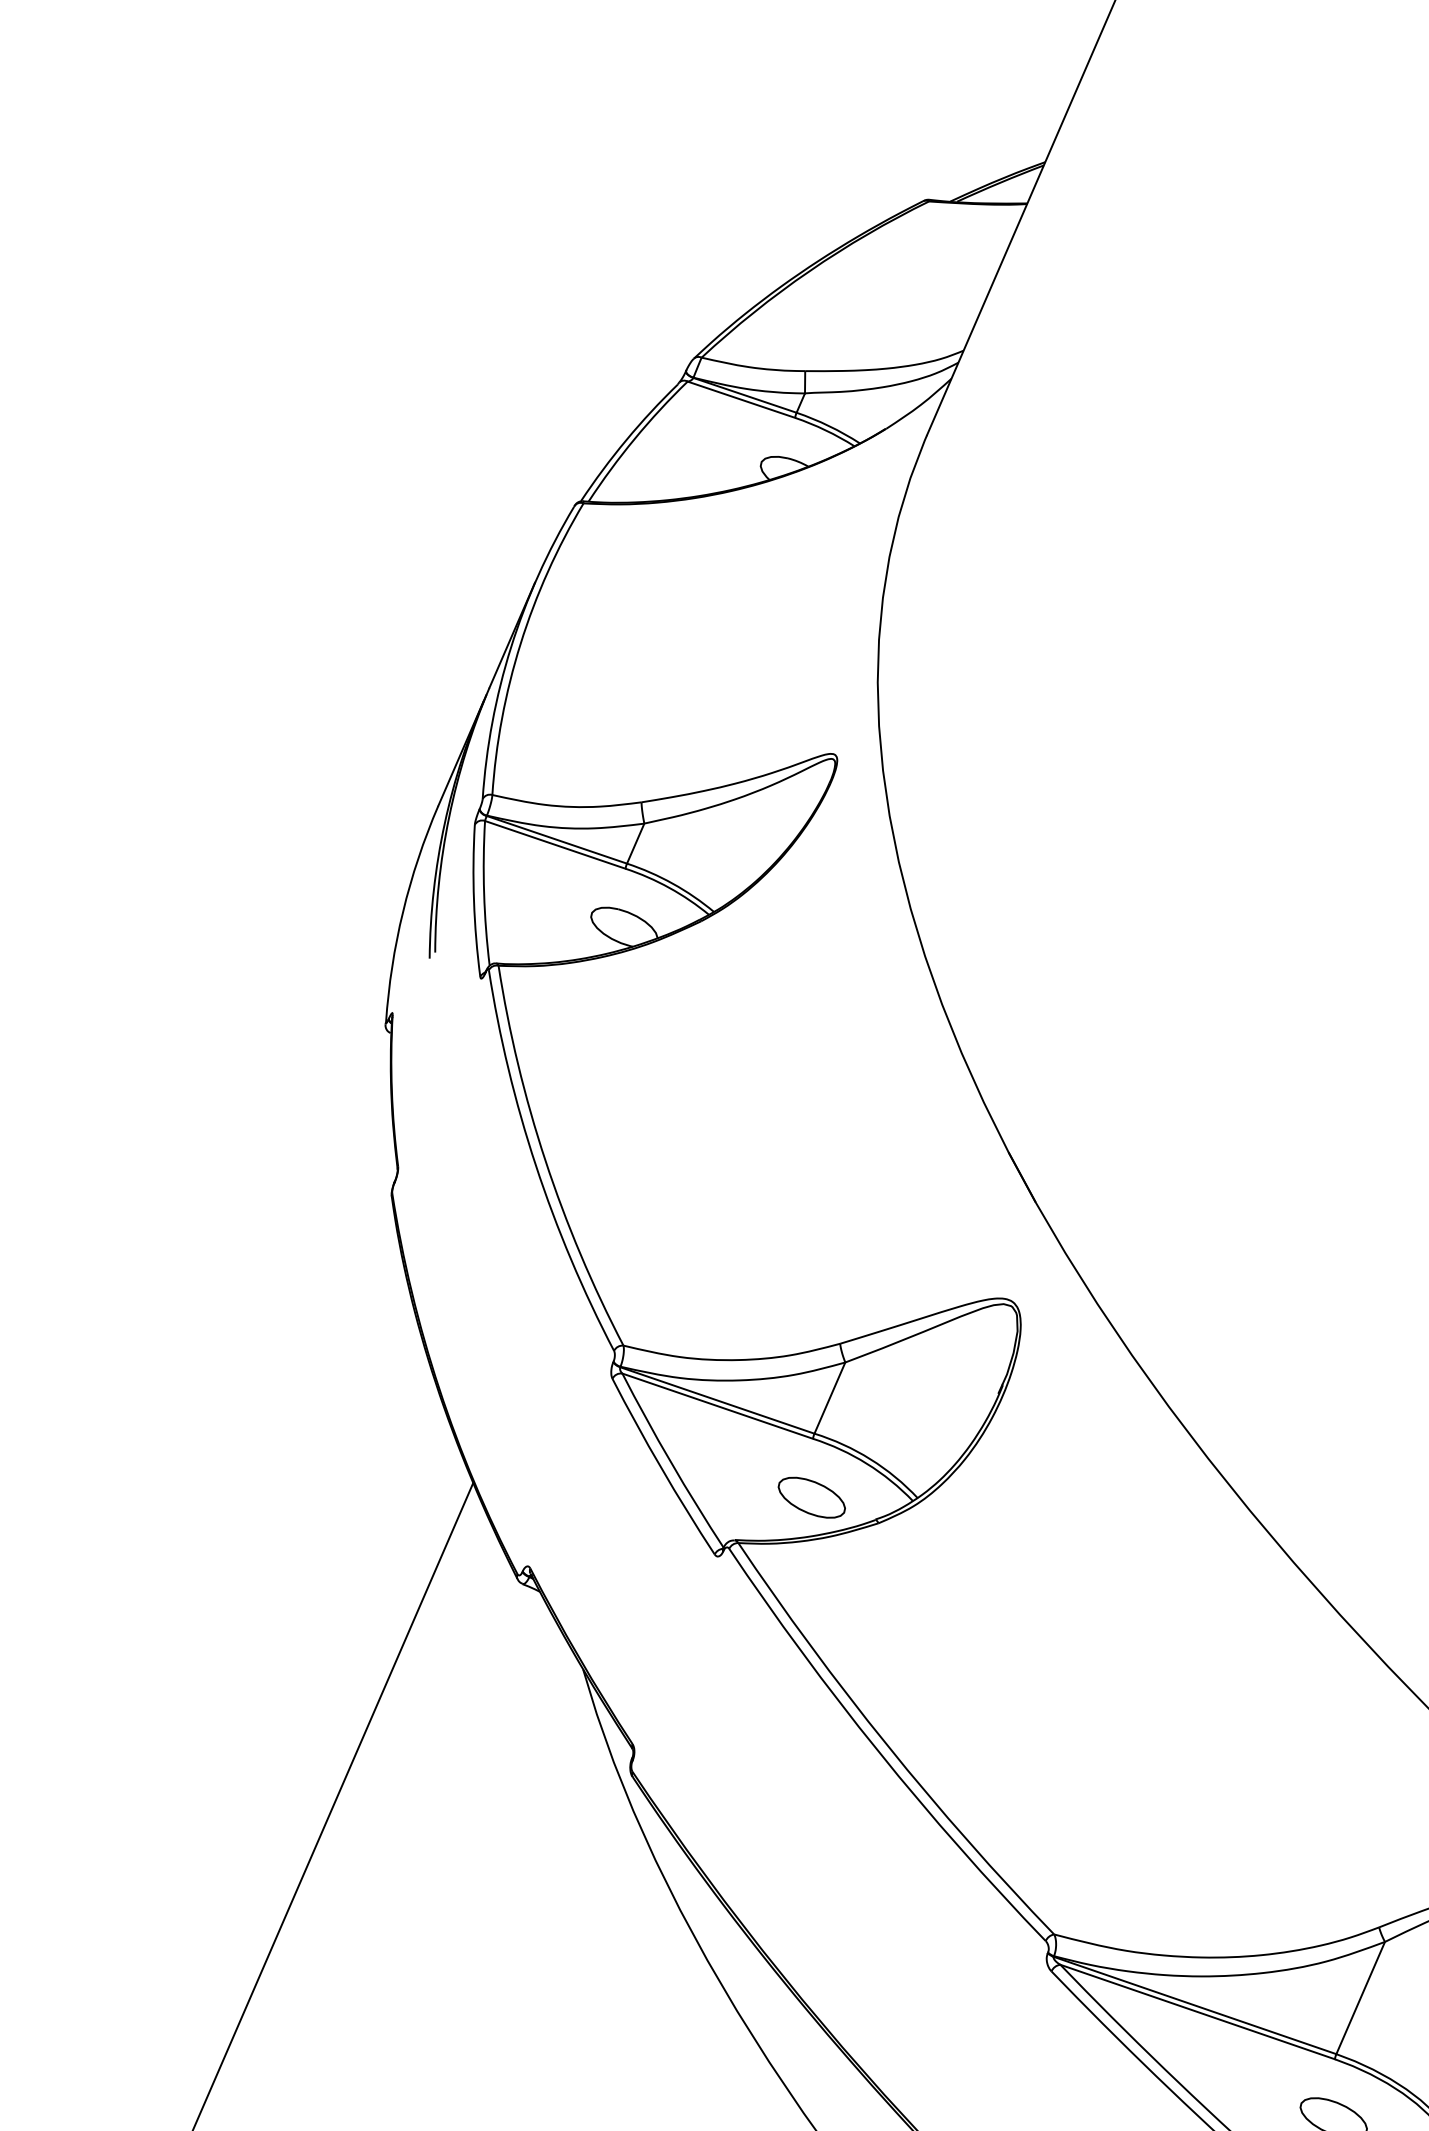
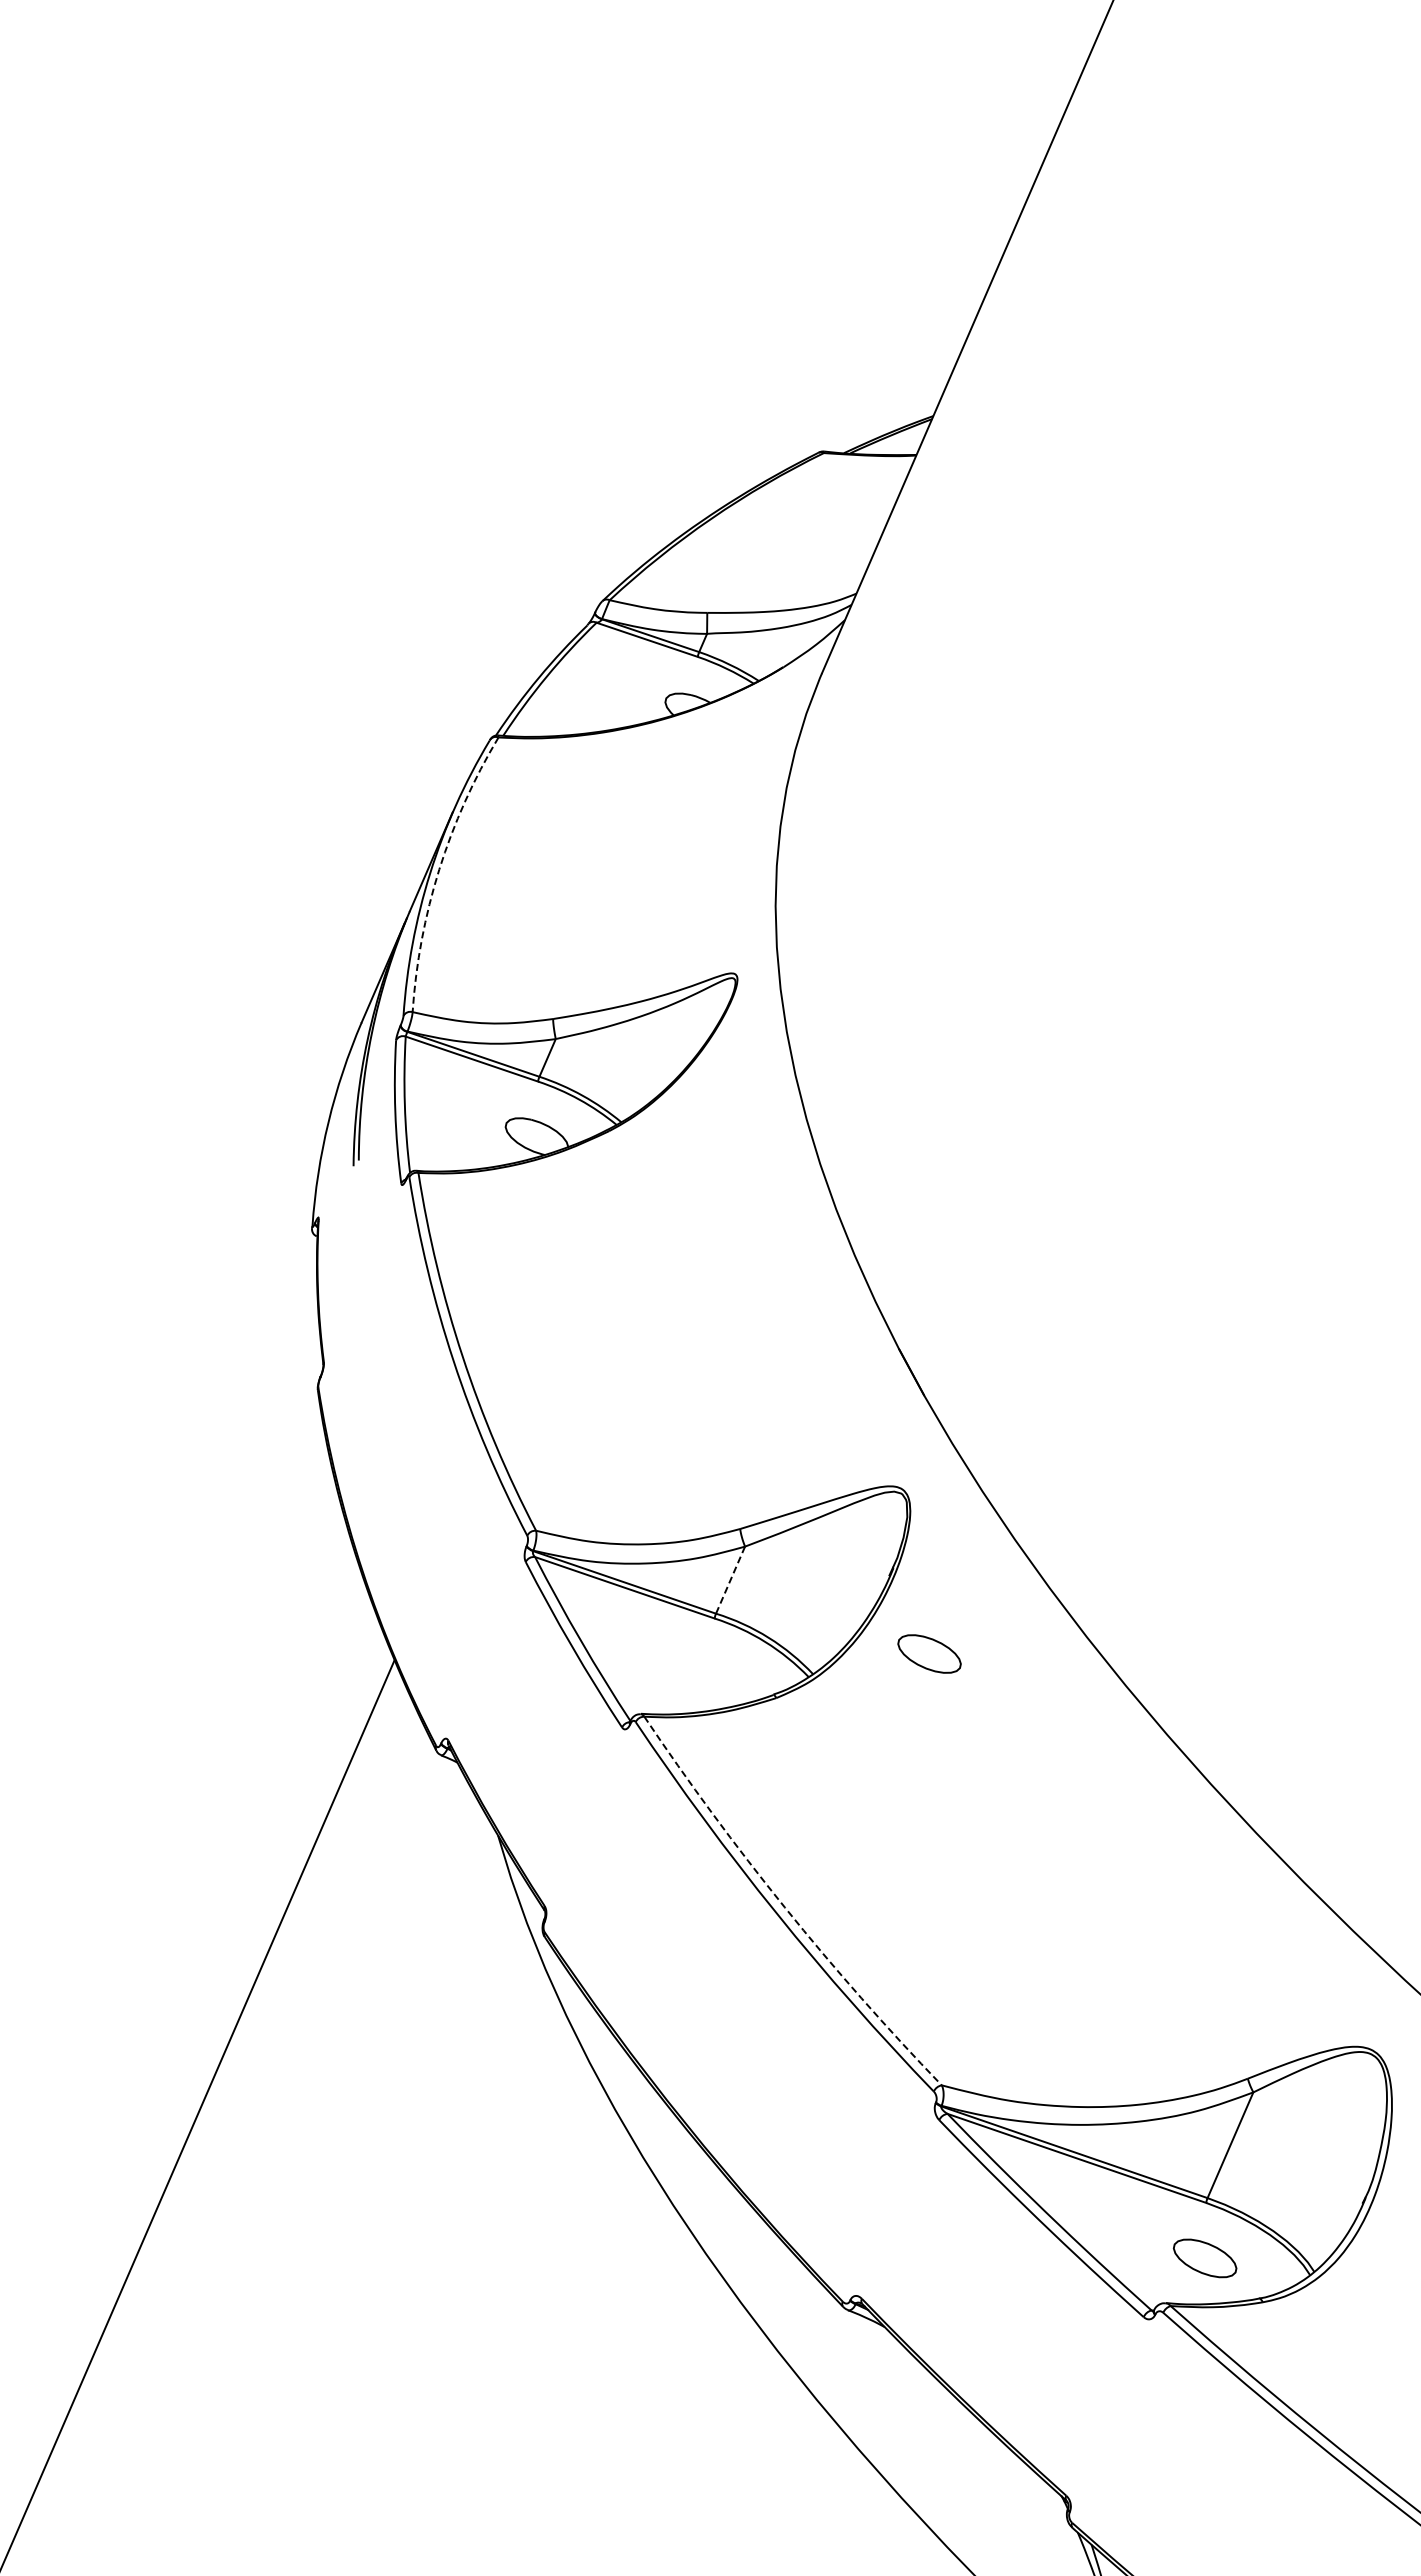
arc: (520, 643) -> (439, 869), solid -> dashed
line: (829, 1398) -> (730, 1580), solid -> dashed
part: (811, 1497) -> (929, 1653), moved
arc: (887, 1745) -> (784, 1907), solid -> dashed

